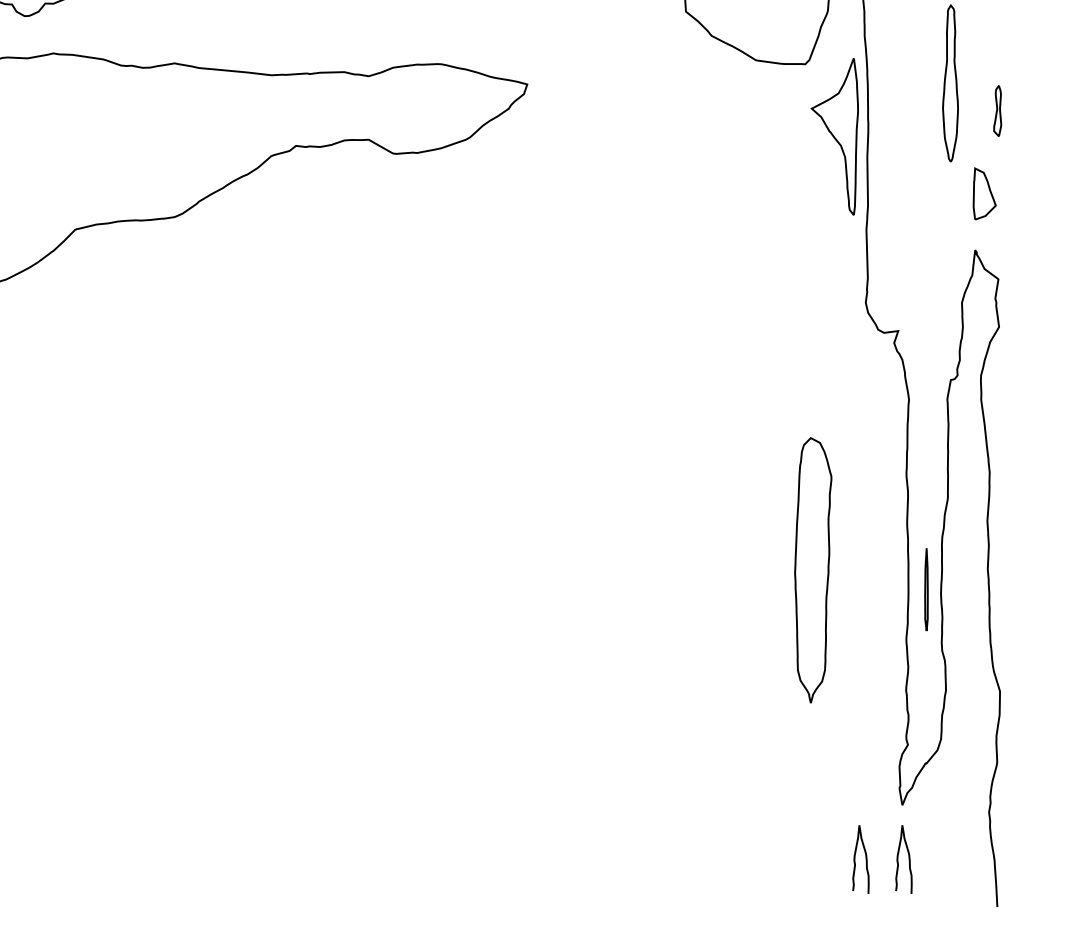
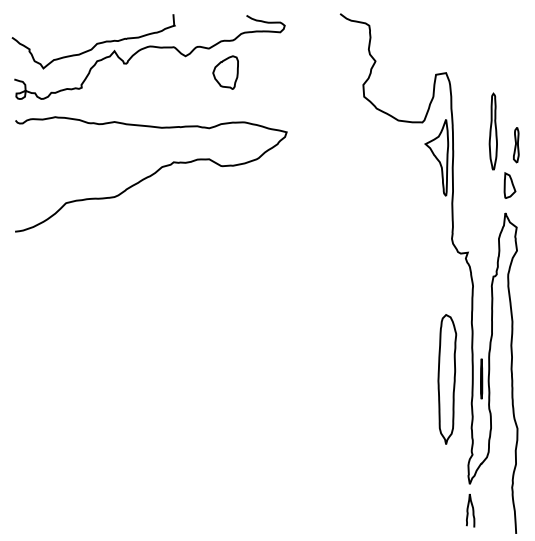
part: (997, 111) -> (516, 145), size x1.43
part: (813, 570) -> (447, 379), moved
curve: (856, 859) -> (447, 510), removed

